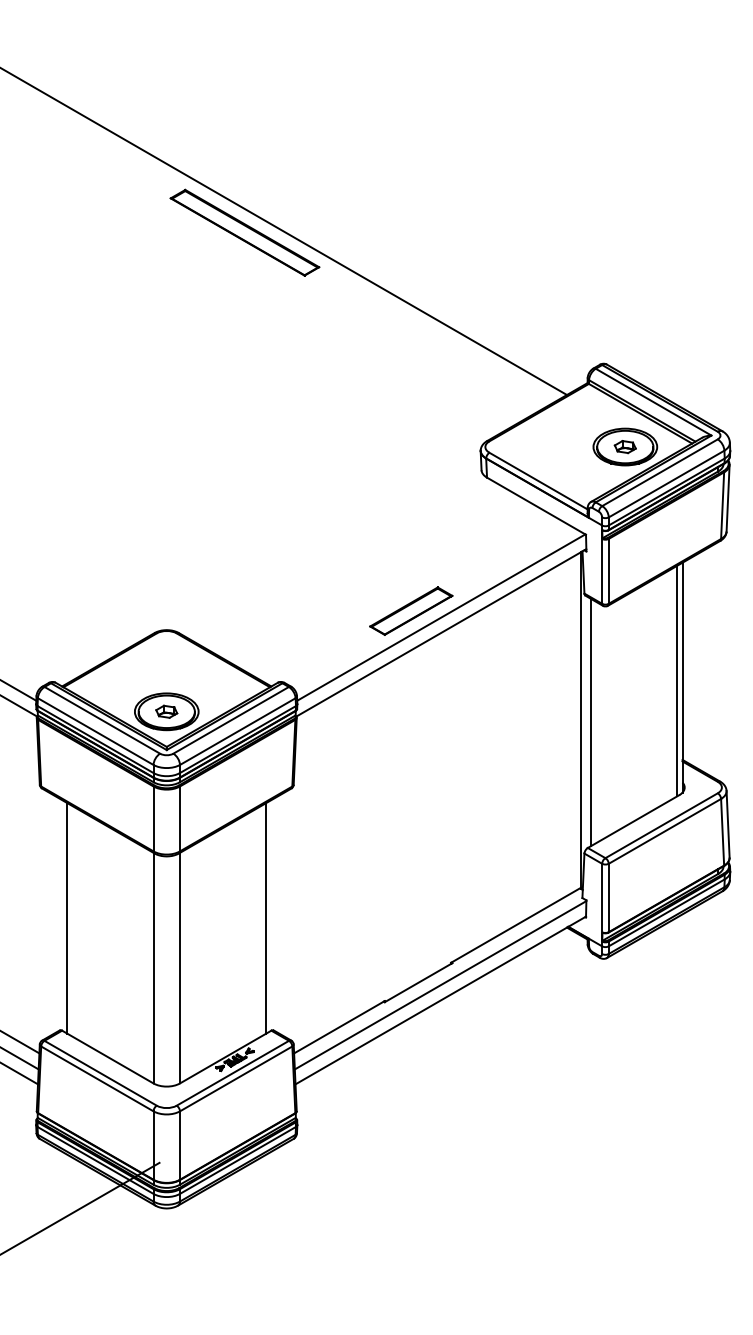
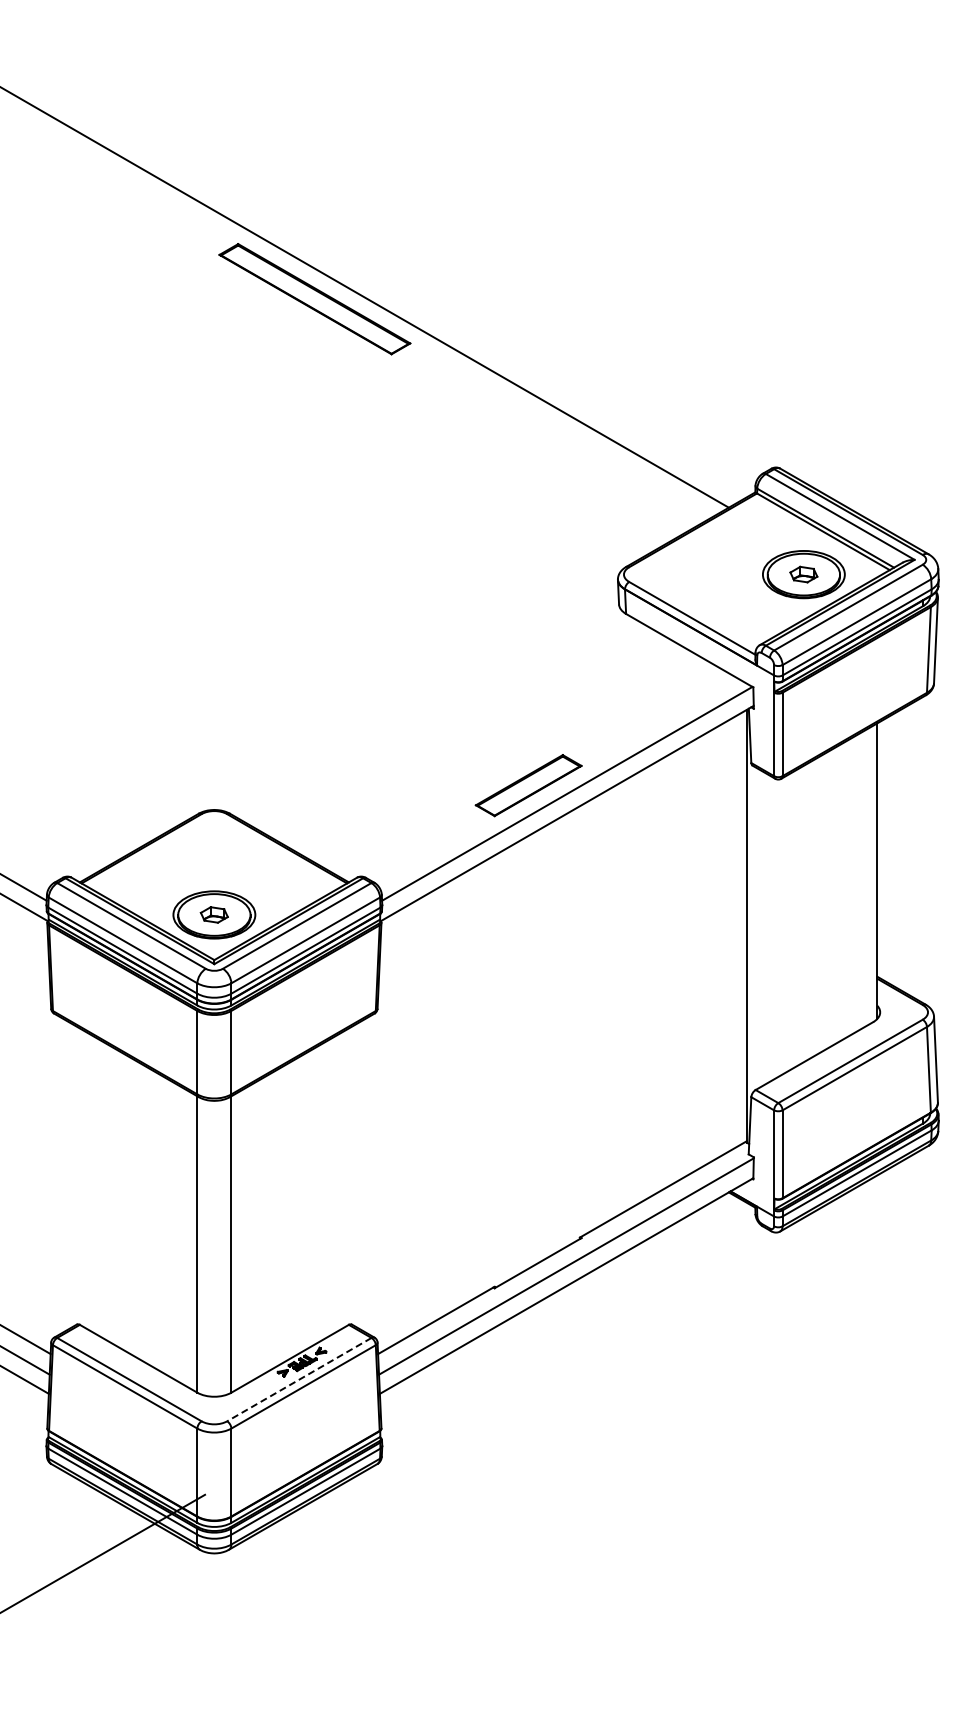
line: (677, 681) -> (870, 875), removed
line: (590, 722) -> (759, 928), removed
line: (67, 918) -> (86, 1180), removed
line: (266, 918) -> (342, 1180), removed
line: (232, 1073) -> (298, 1379), solid -> dashed

